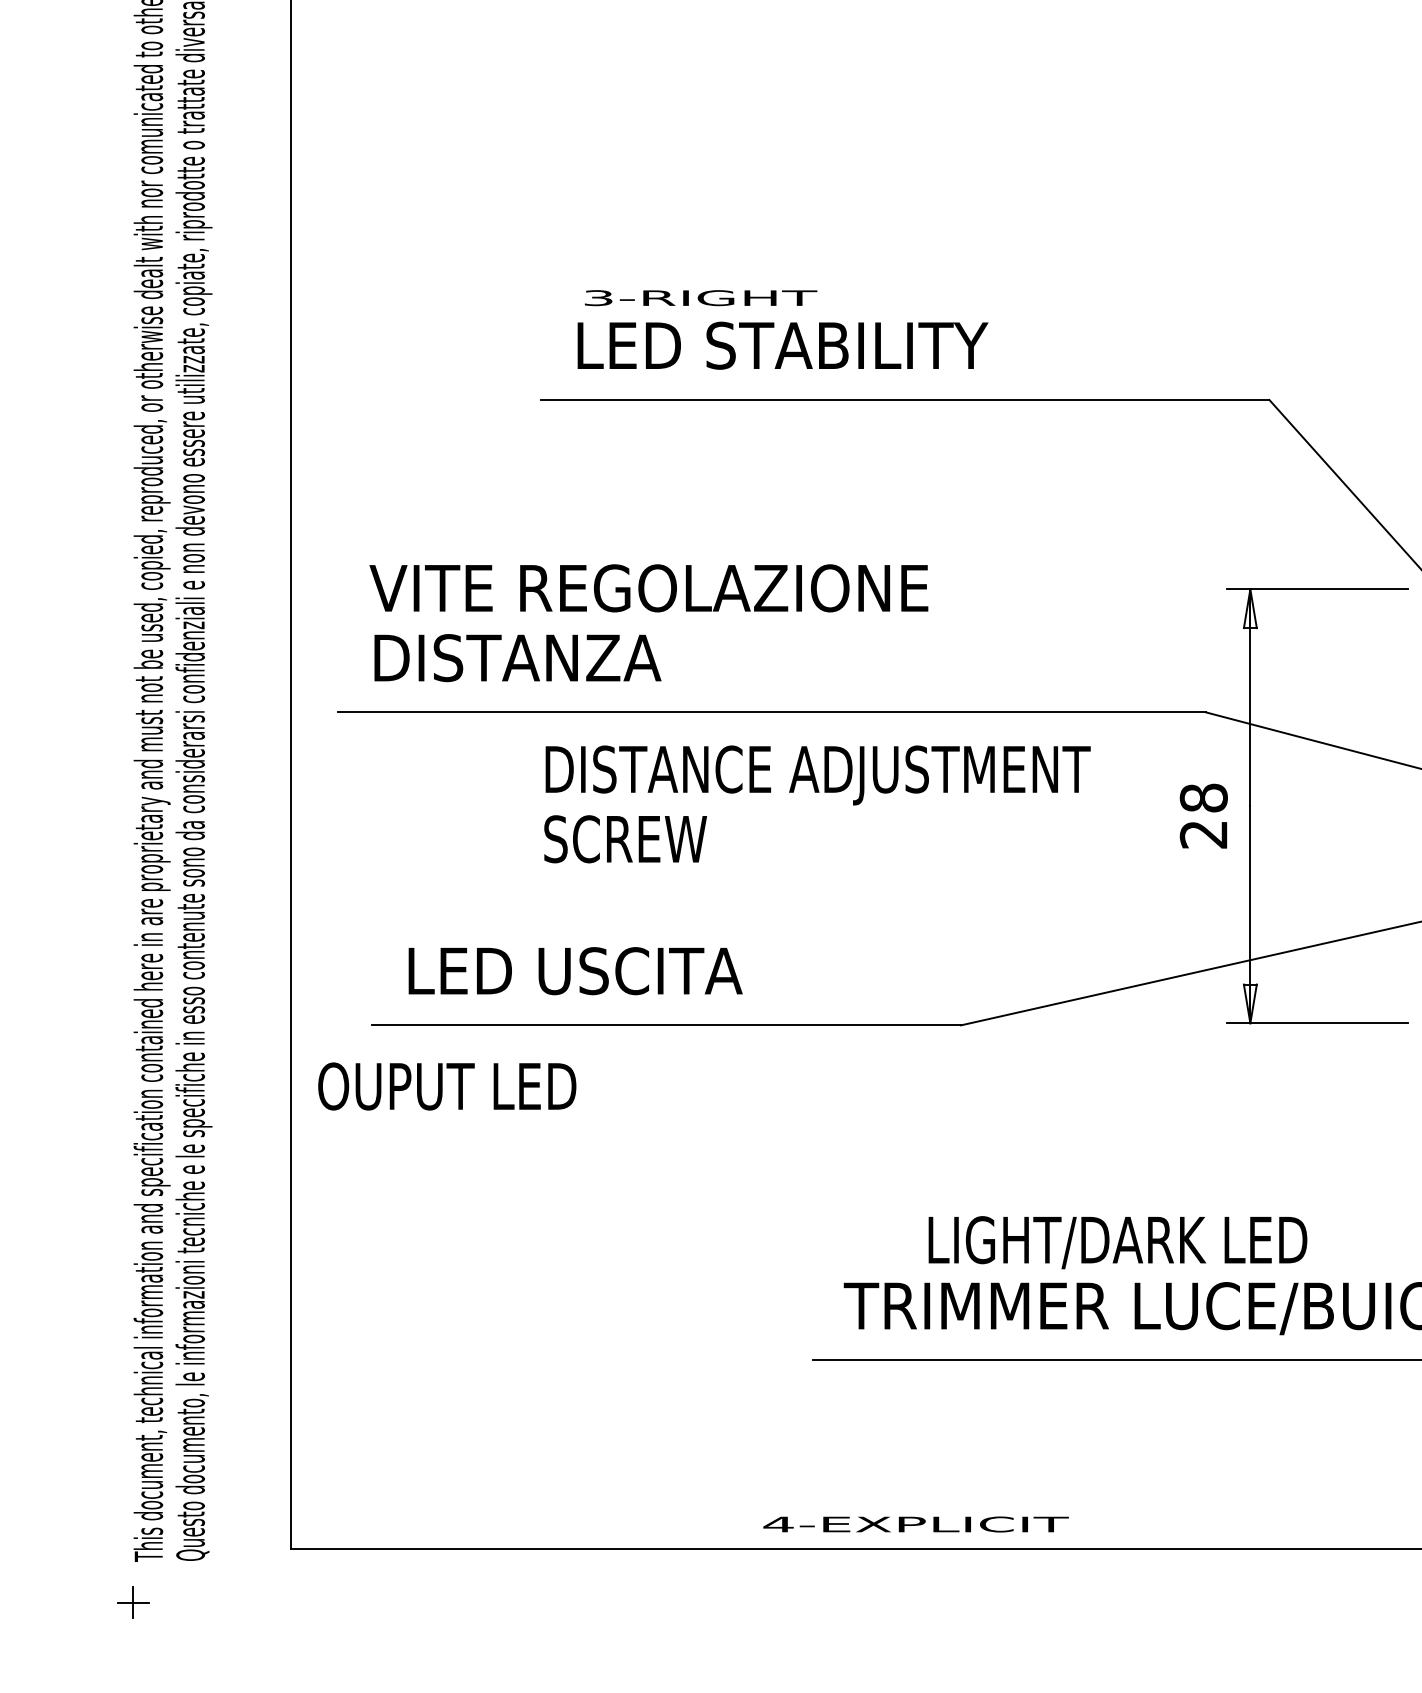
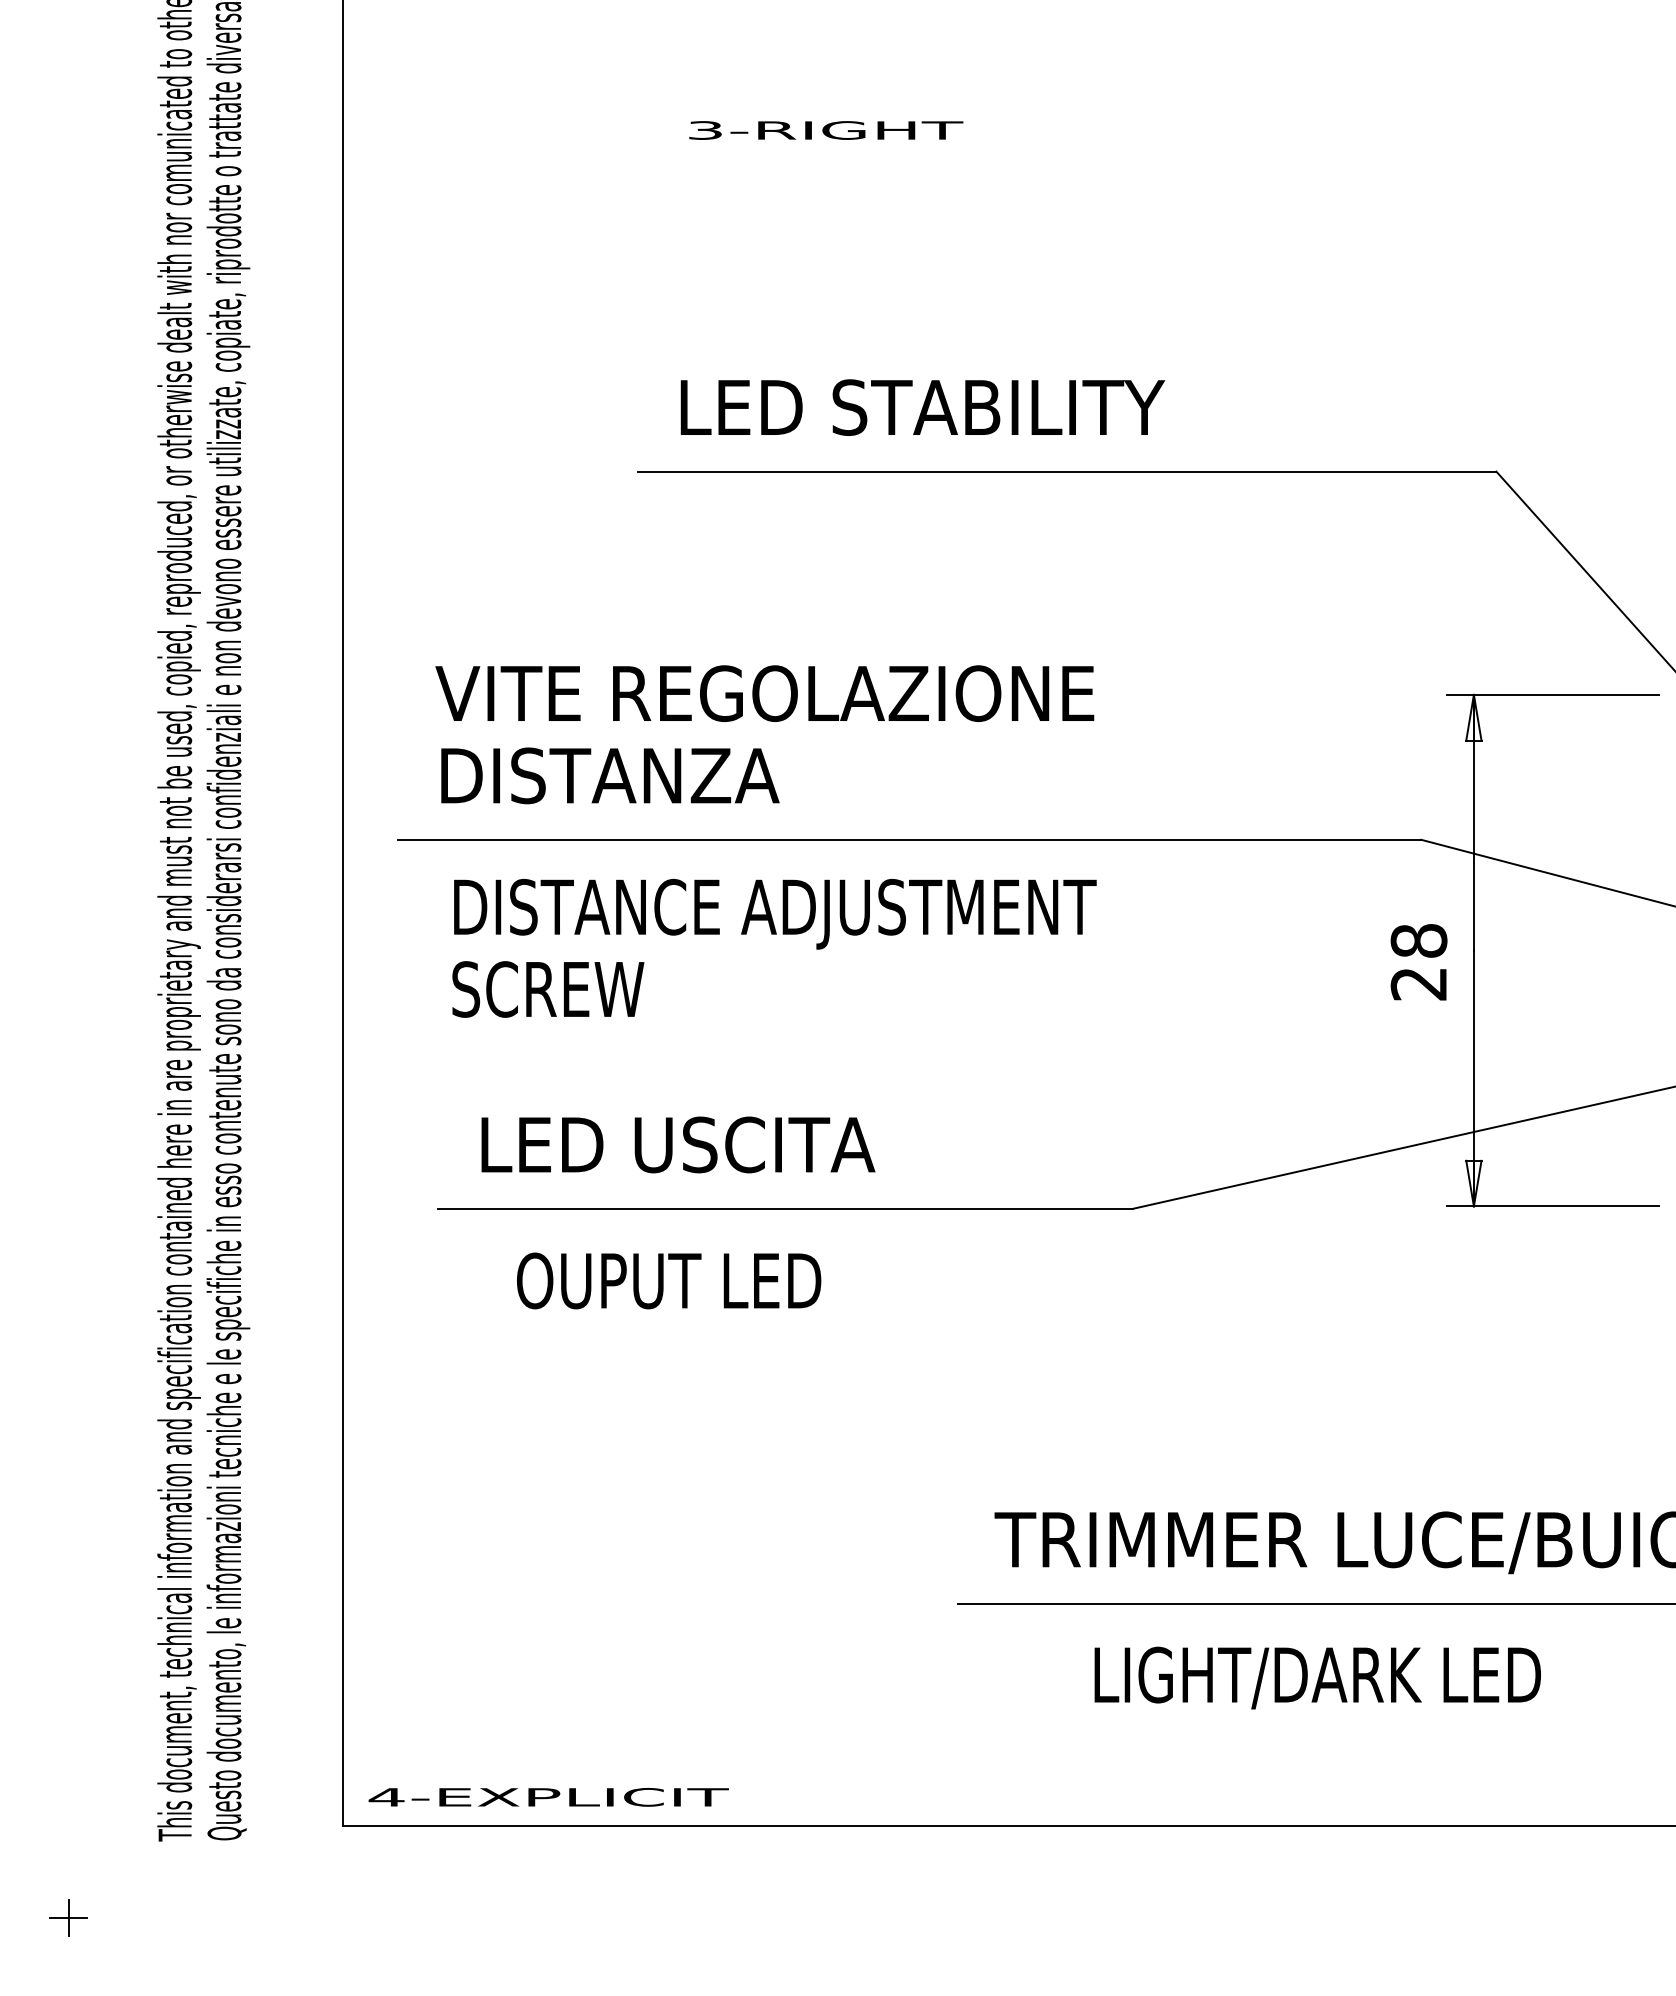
text: (701, 298) -> (826, 130), moved
text: (817, 803) -> (774, 947), moved
text: (447, 1086) -> (669, 1280), moved
text: (1117, 1242) -> (1317, 1677), moved
text: (915, 1524) -> (548, 1797), moved
part: (132, 1602) -> (68, 1917), moved

